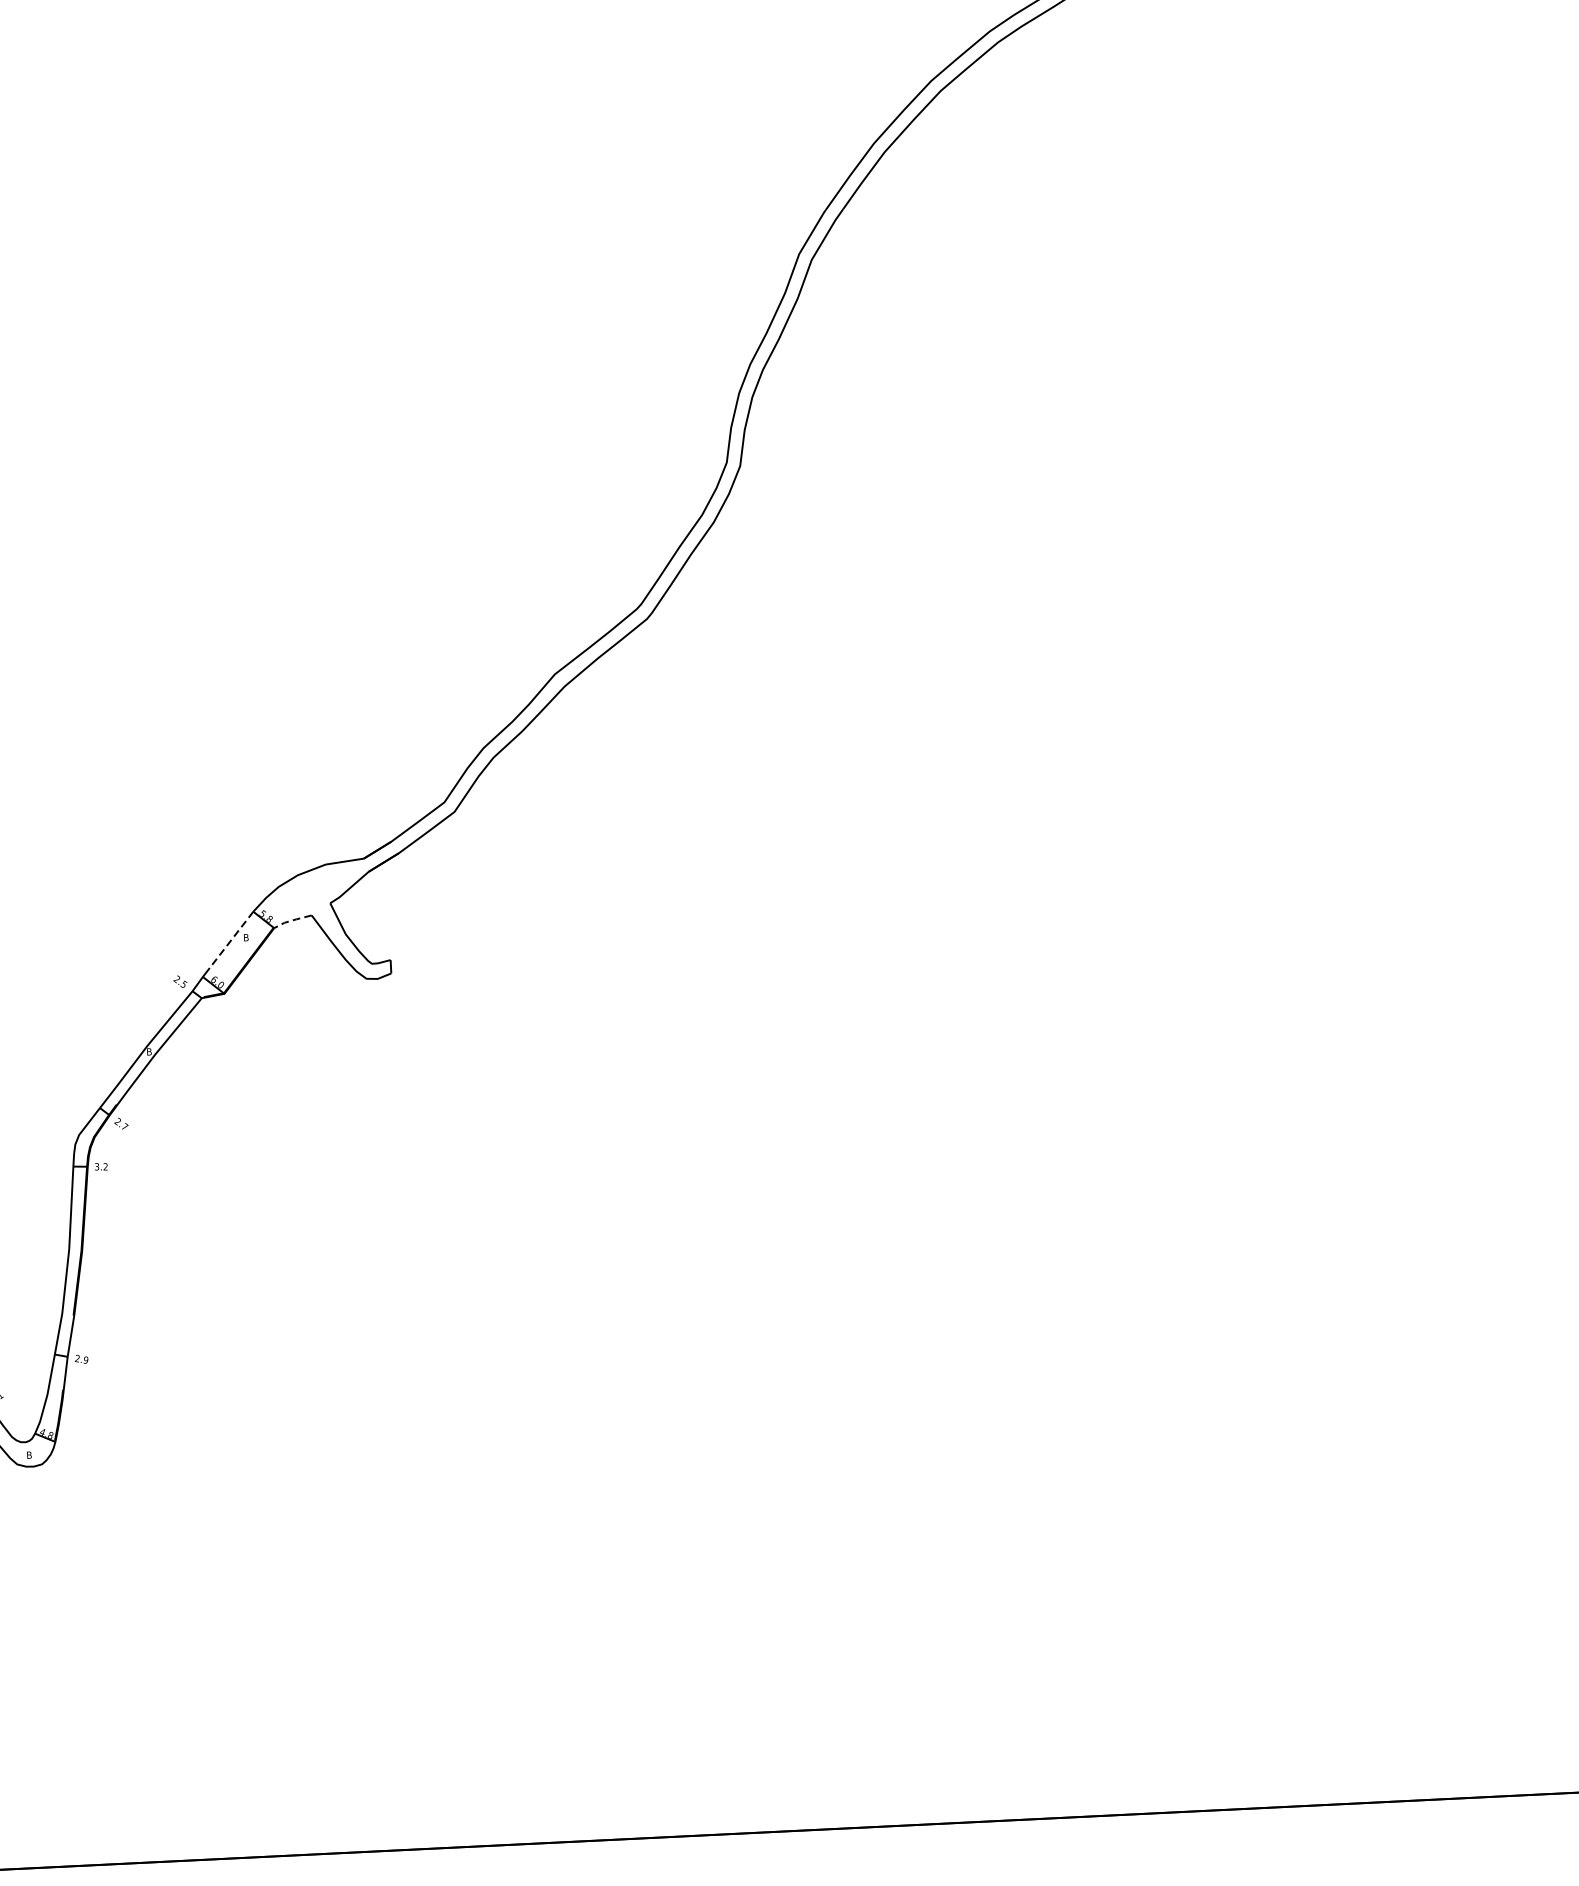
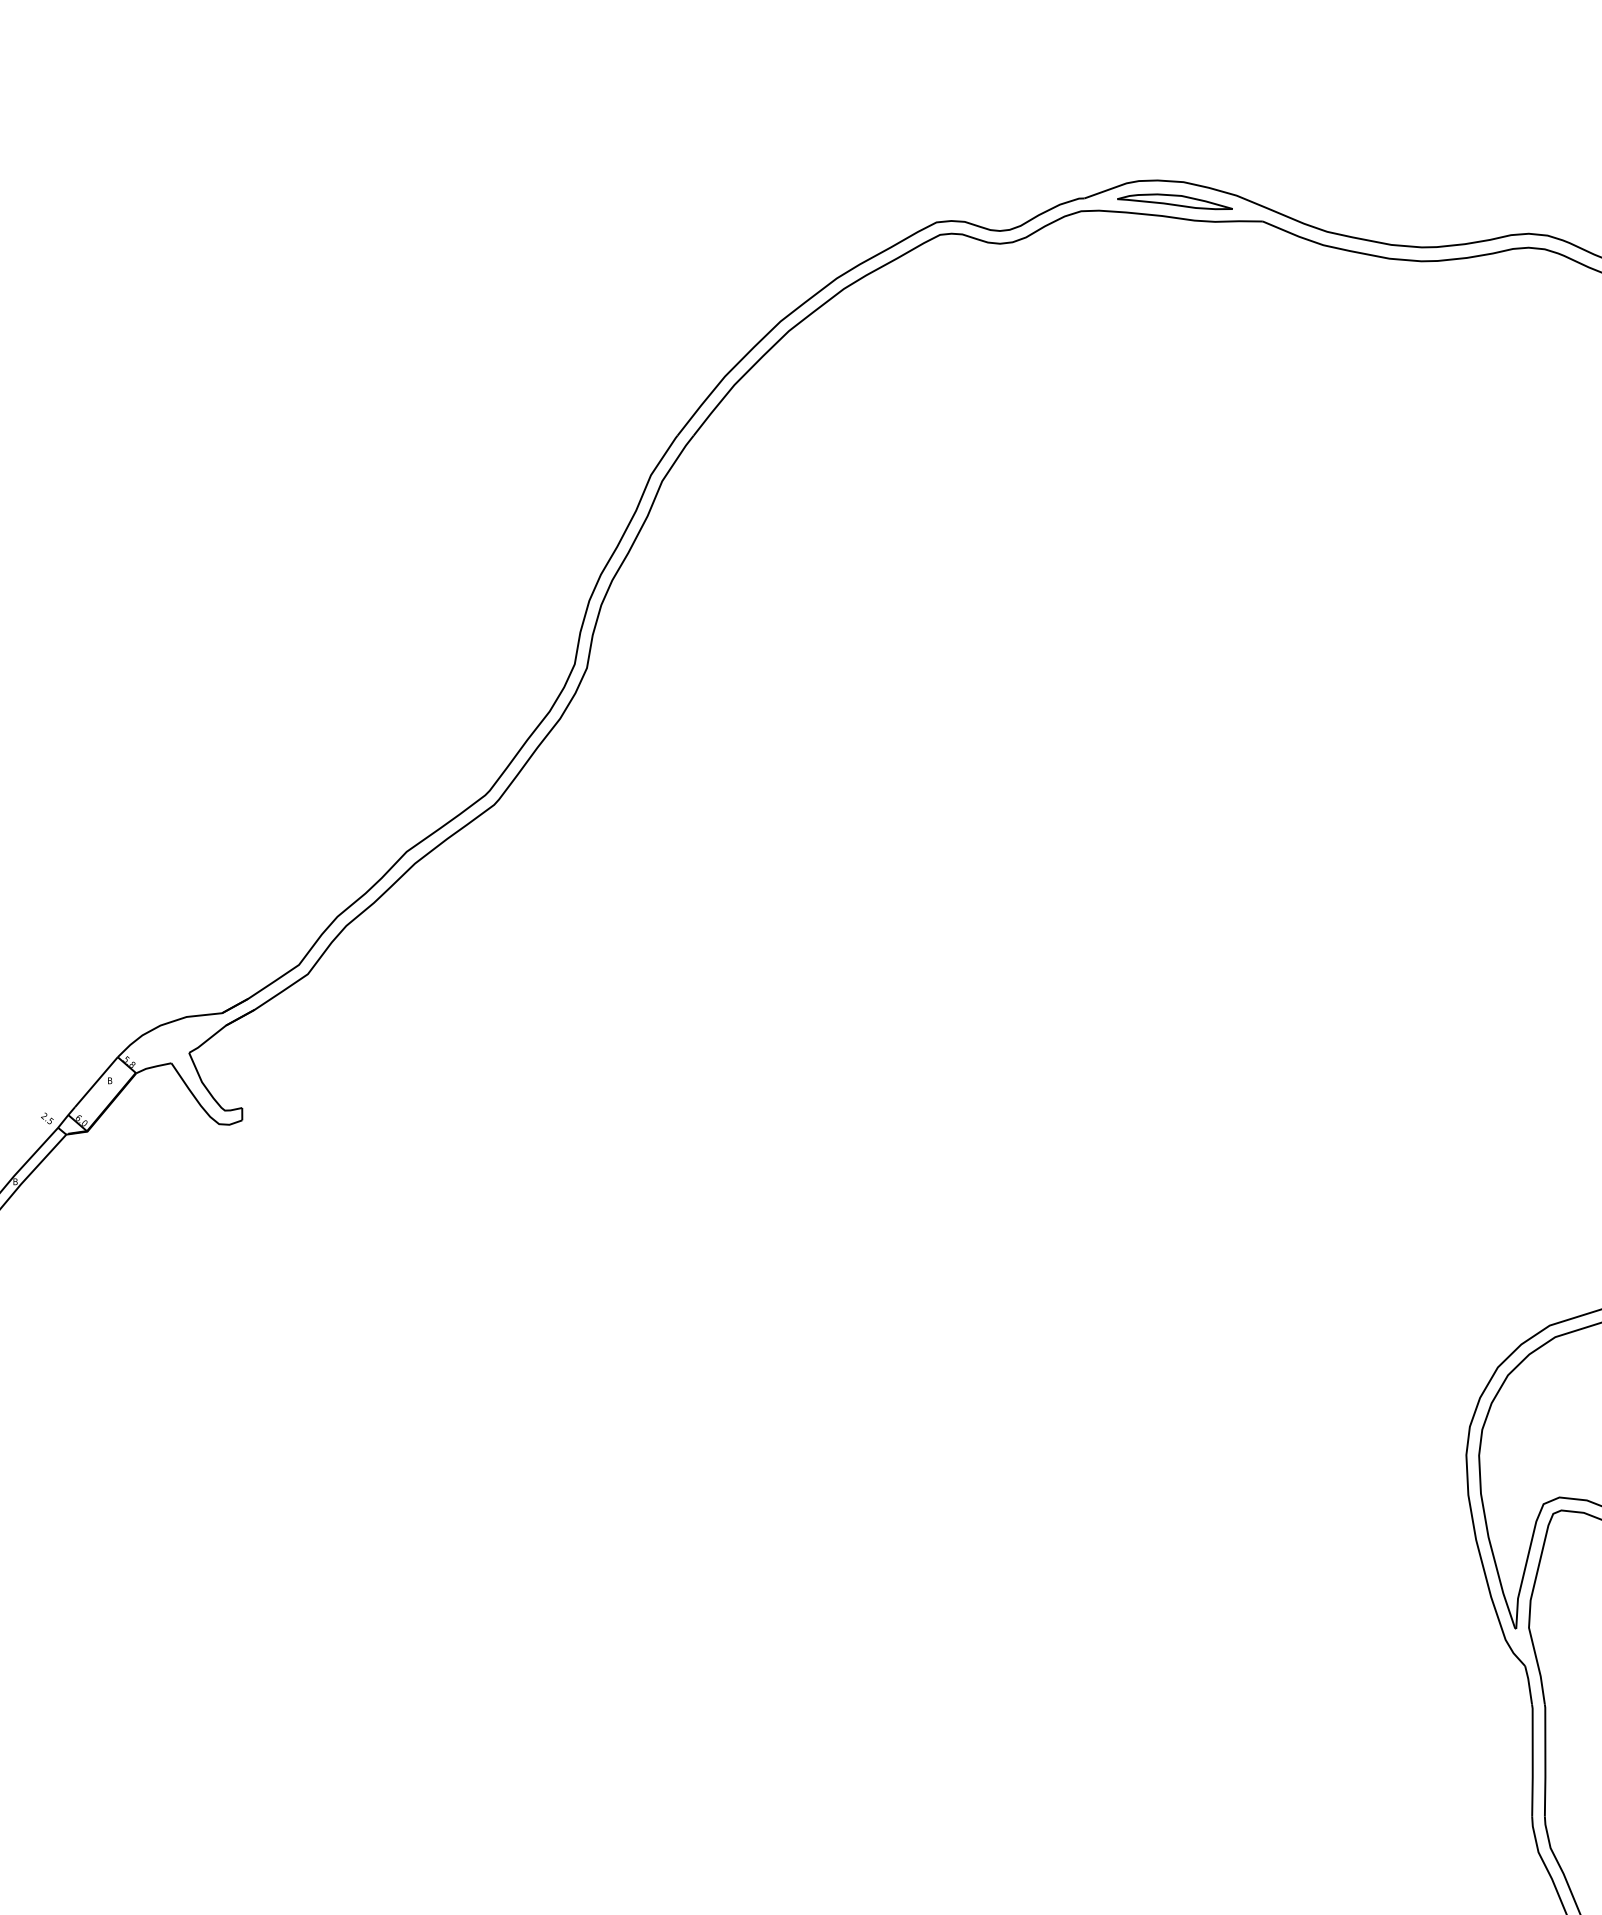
line: (292, 920) -> (153, 1067), dashed -> solid
line: (231, 940) -> (96, 1082), dashed -> solid

